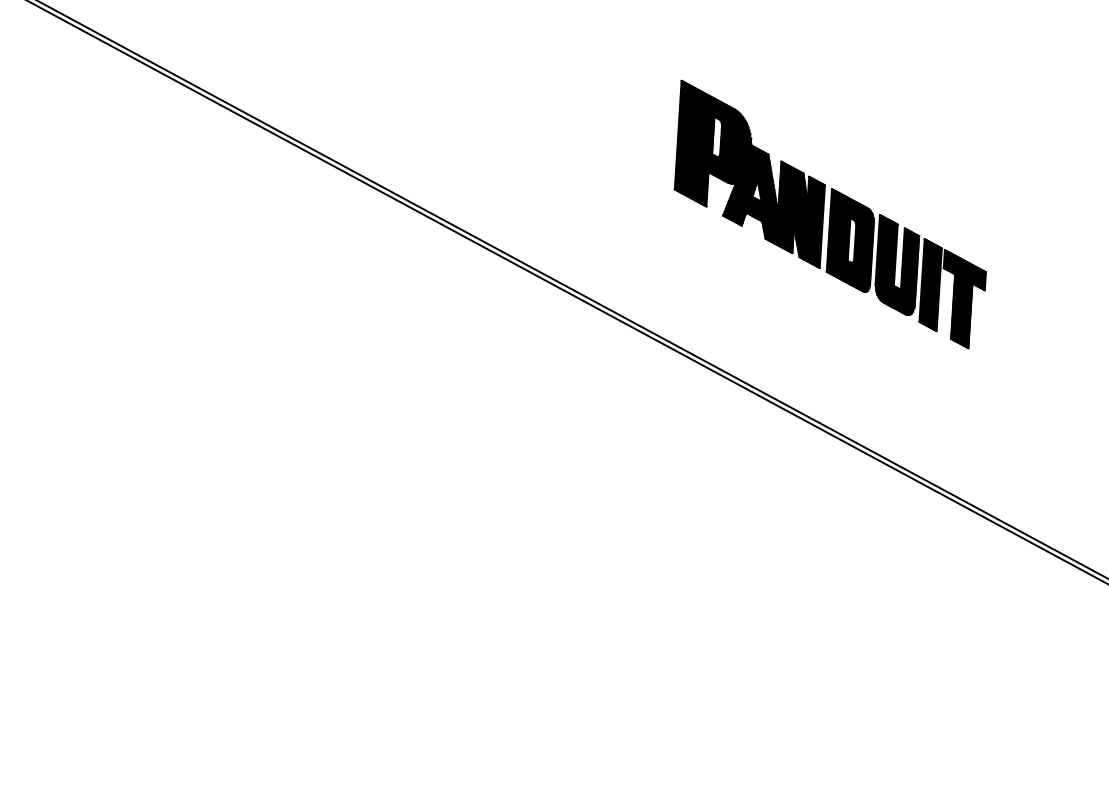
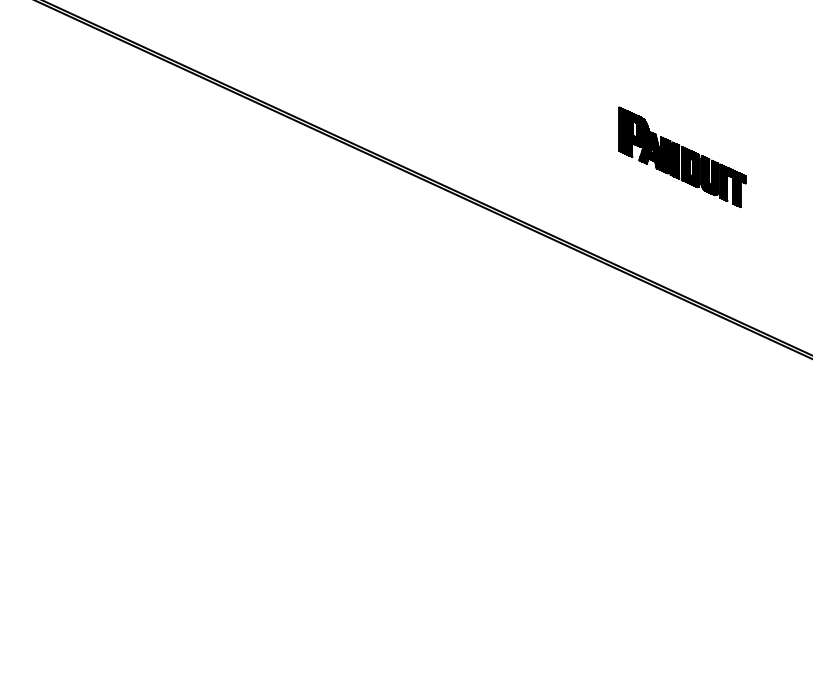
part: (831, 215) -> (682, 157), size x0.6

